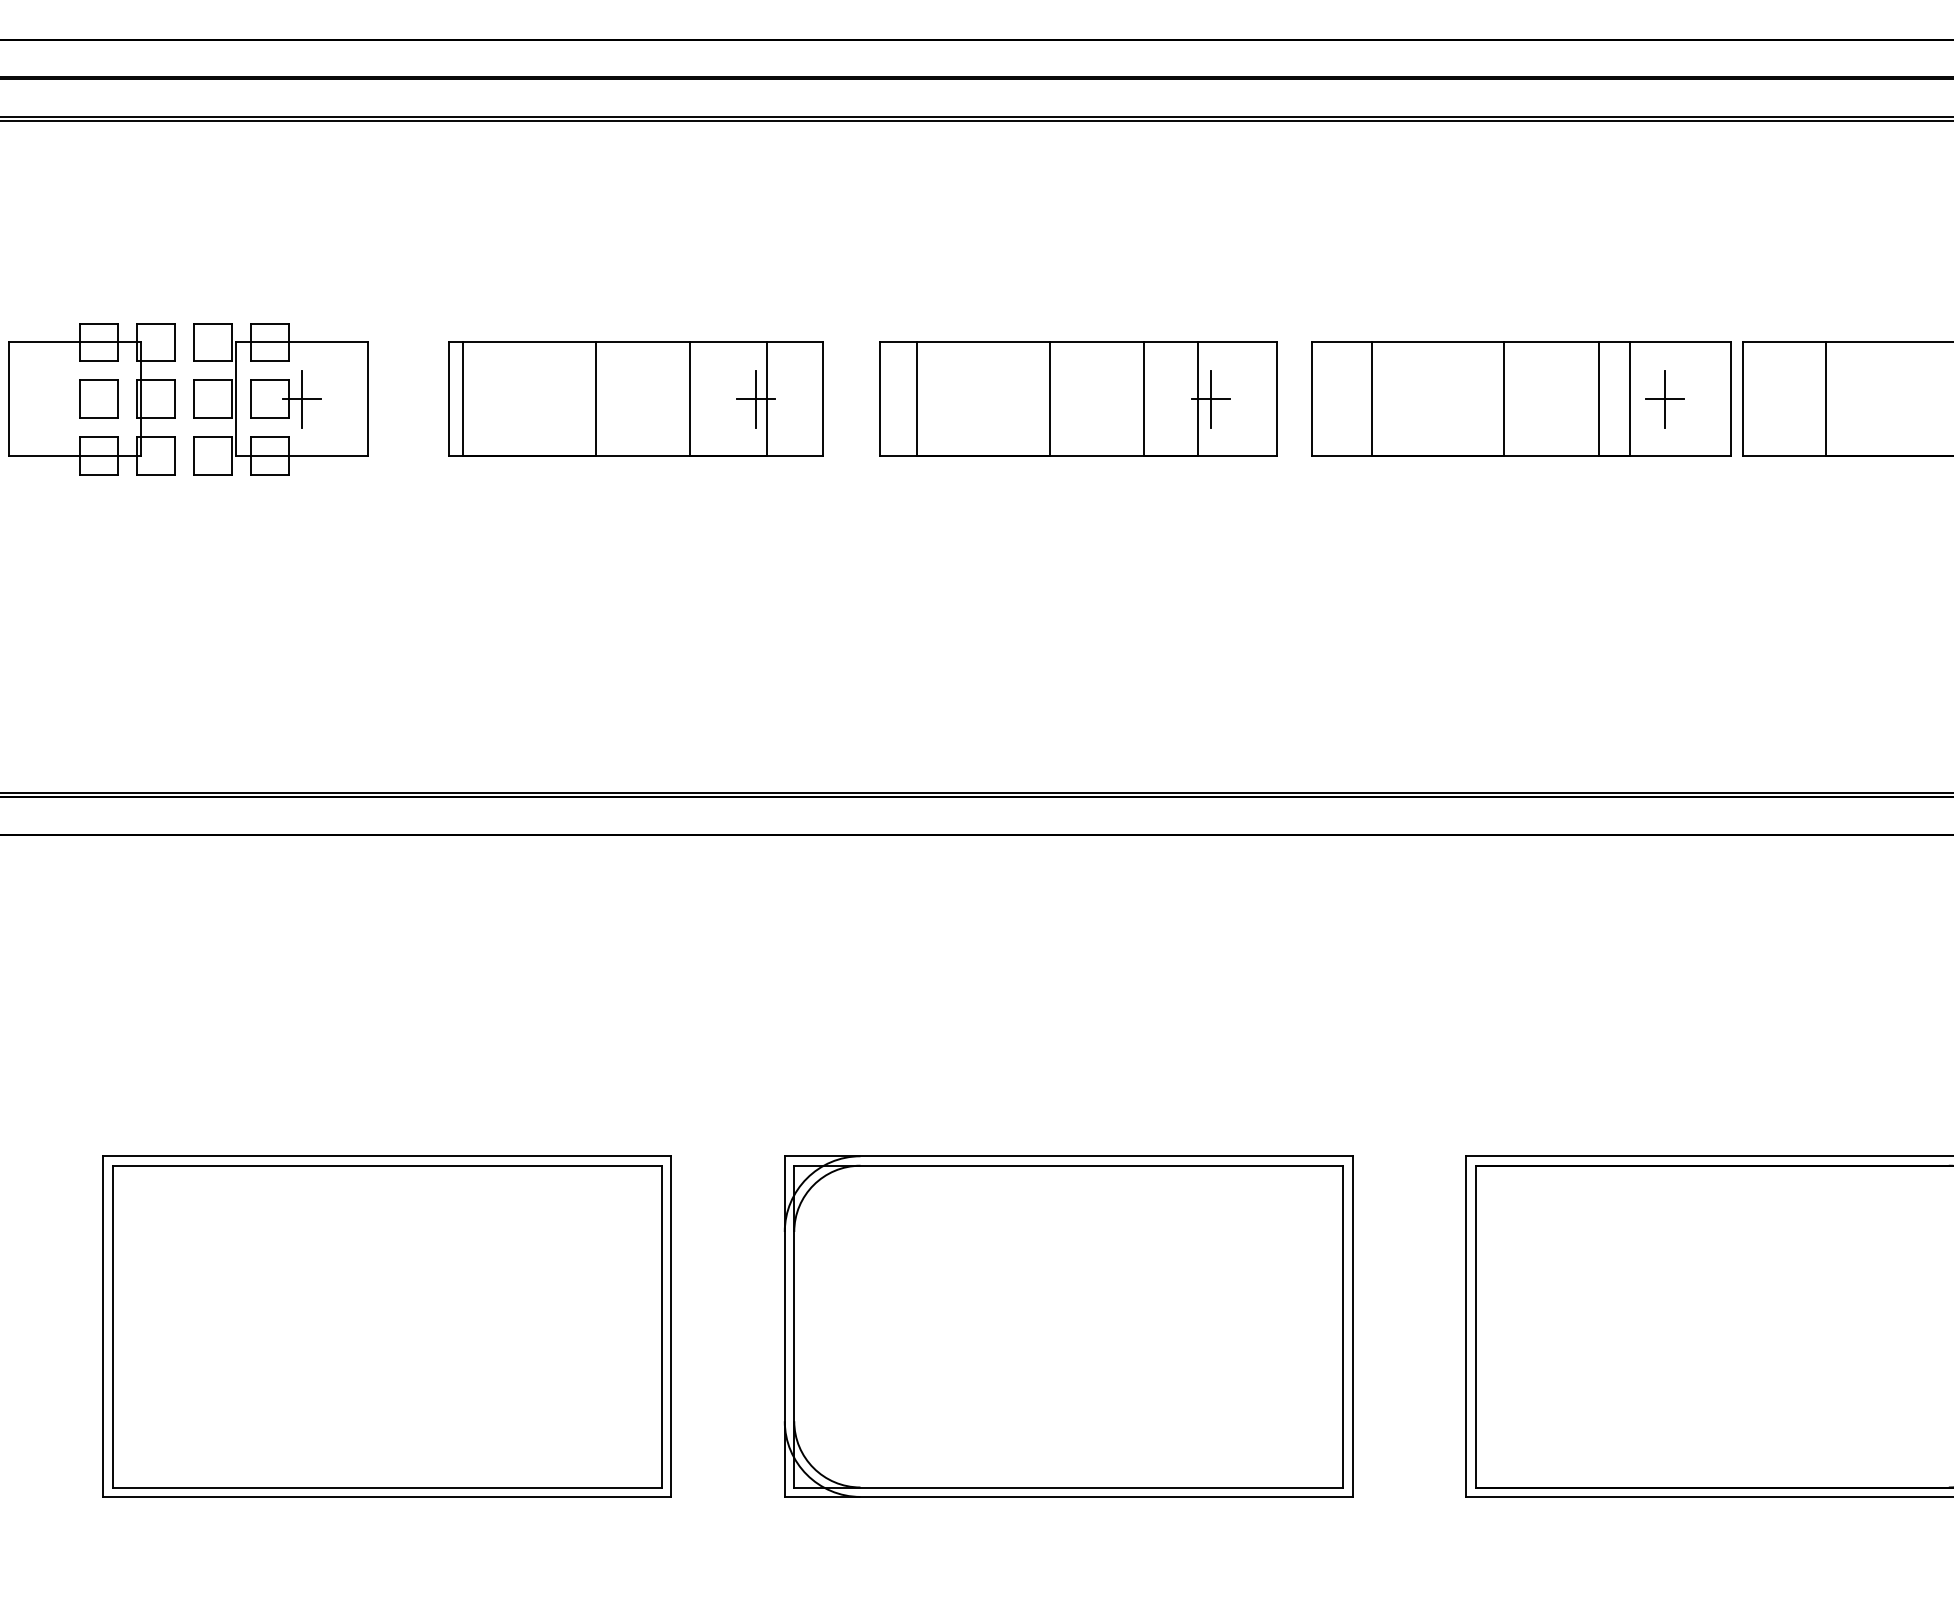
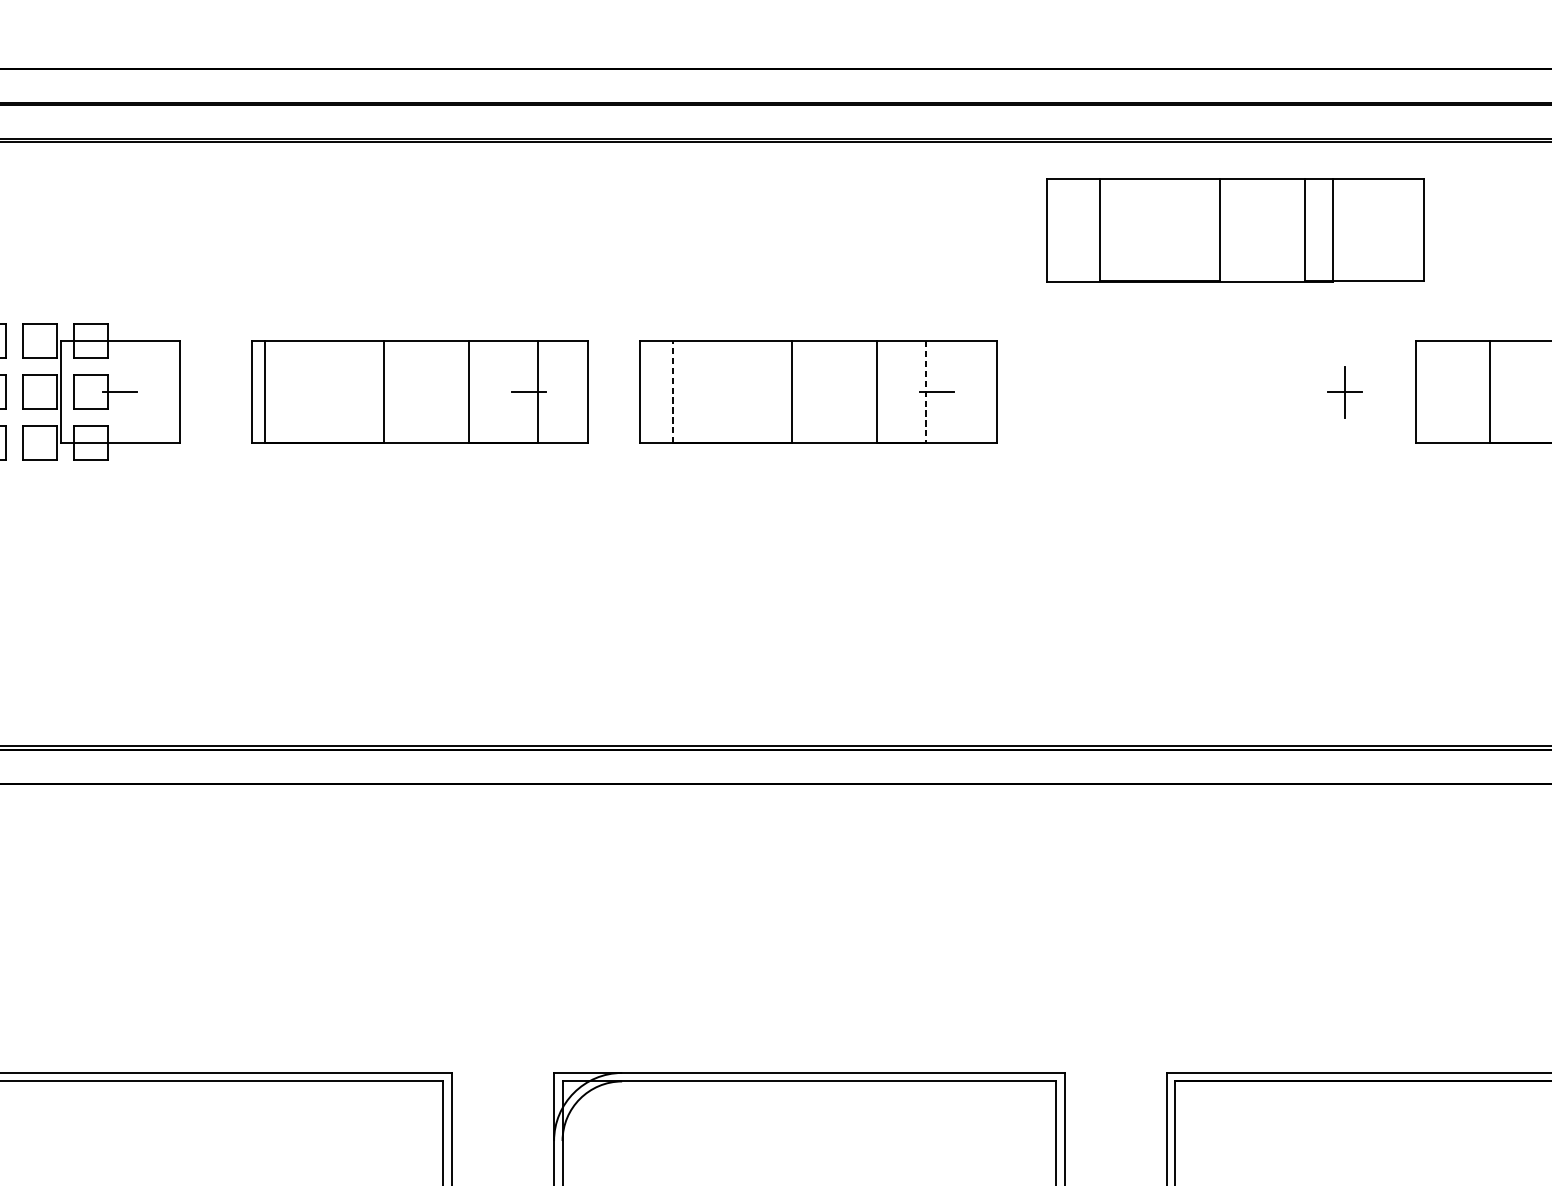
line: (302, 398) -> (120, 391), removed
line: (756, 398) -> (528, 391), removed
line: (1210, 398) -> (936, 391), removed
part: (1521, 398) -> (1235, 229), moved
line: (917, 399) -> (673, 392), solid -> dashed
line: (1198, 399) -> (926, 392), solid -> dashed

